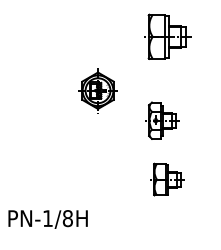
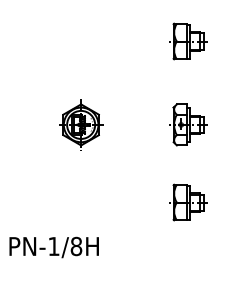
part: (167, 36) -> (188, 41), size x0.71
part: (97, 90) -> (80, 124), moved
part: (162, 120) -> (188, 124), moved

